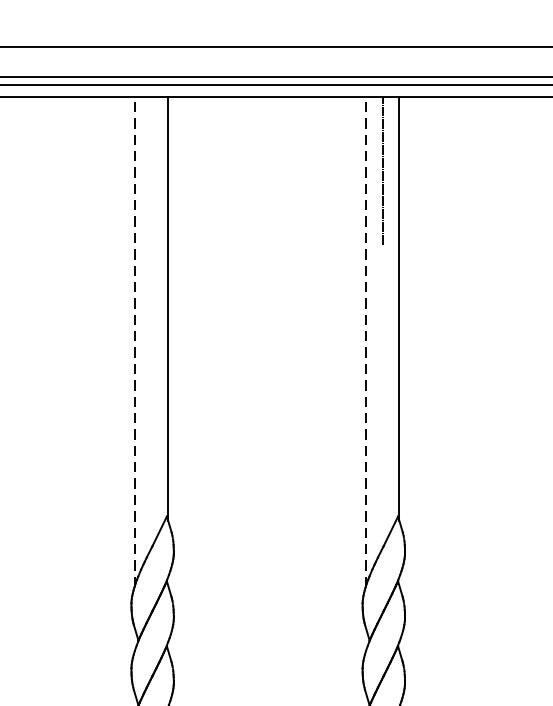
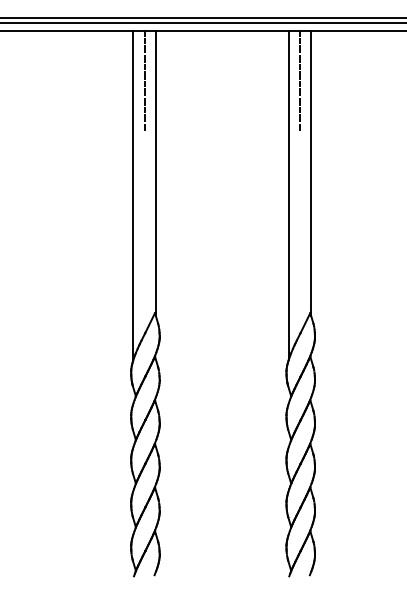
line: (151, 170) -> (144, 80), added
line: (134, 341) -> (133, 195), dashed -> solid
line: (365, 341) -> (288, 195), dashed -> solid

